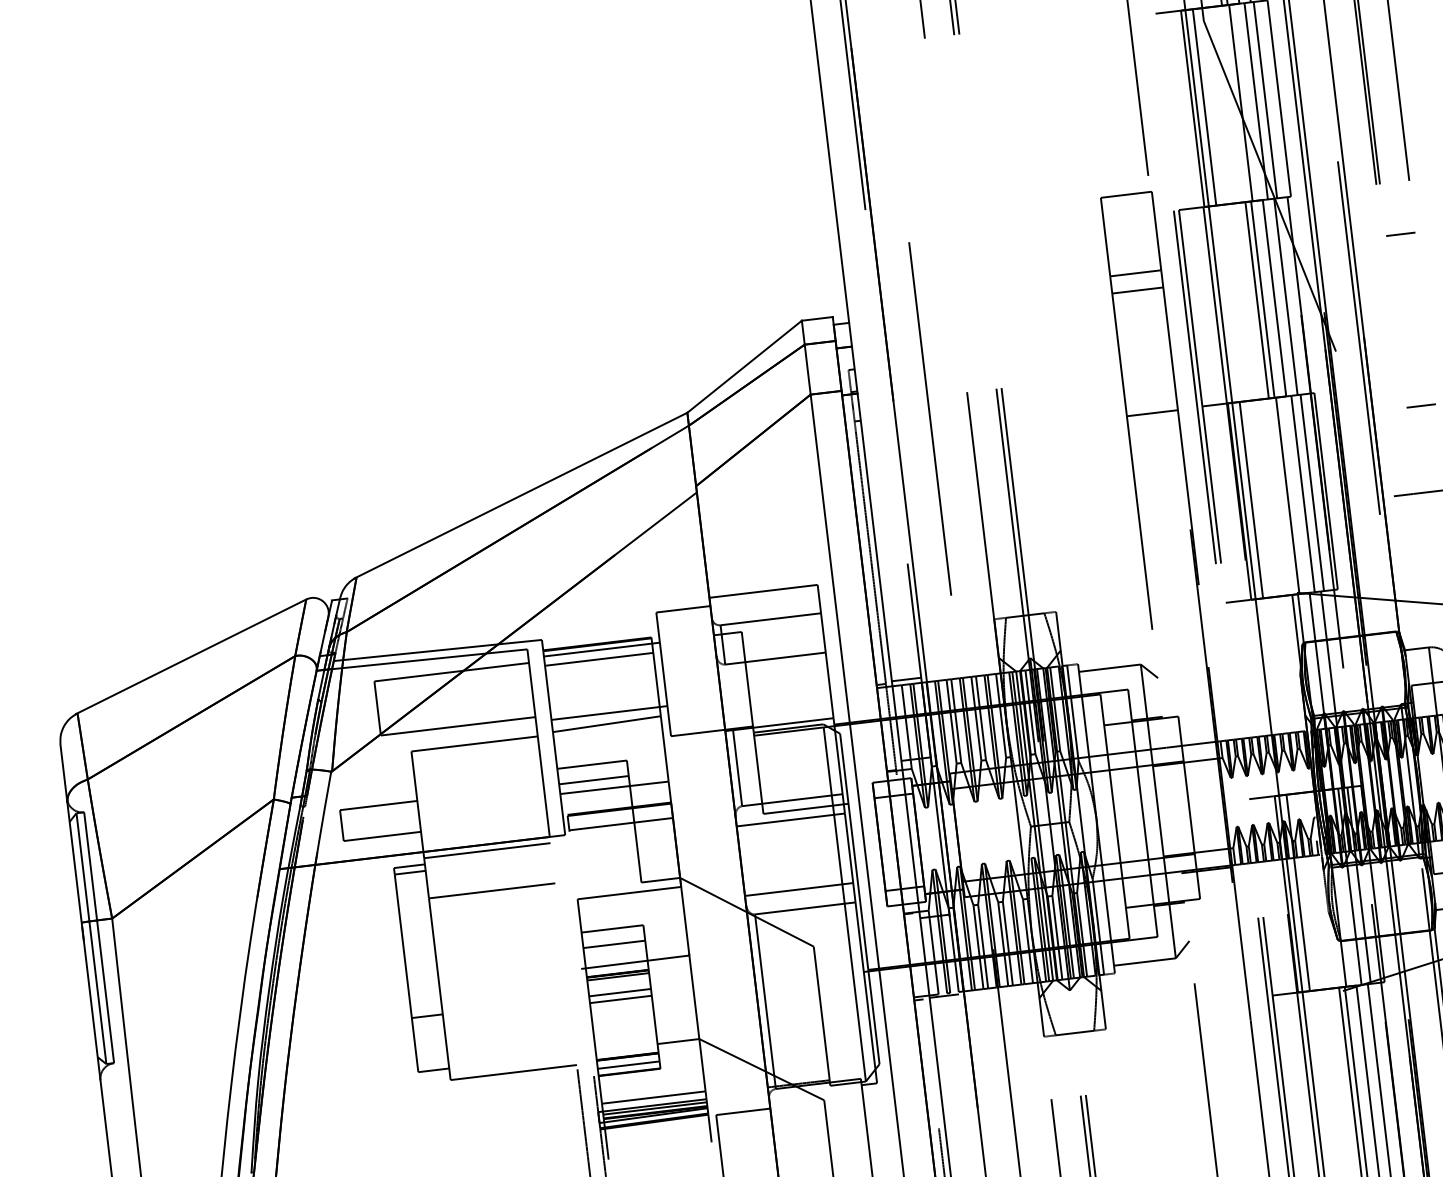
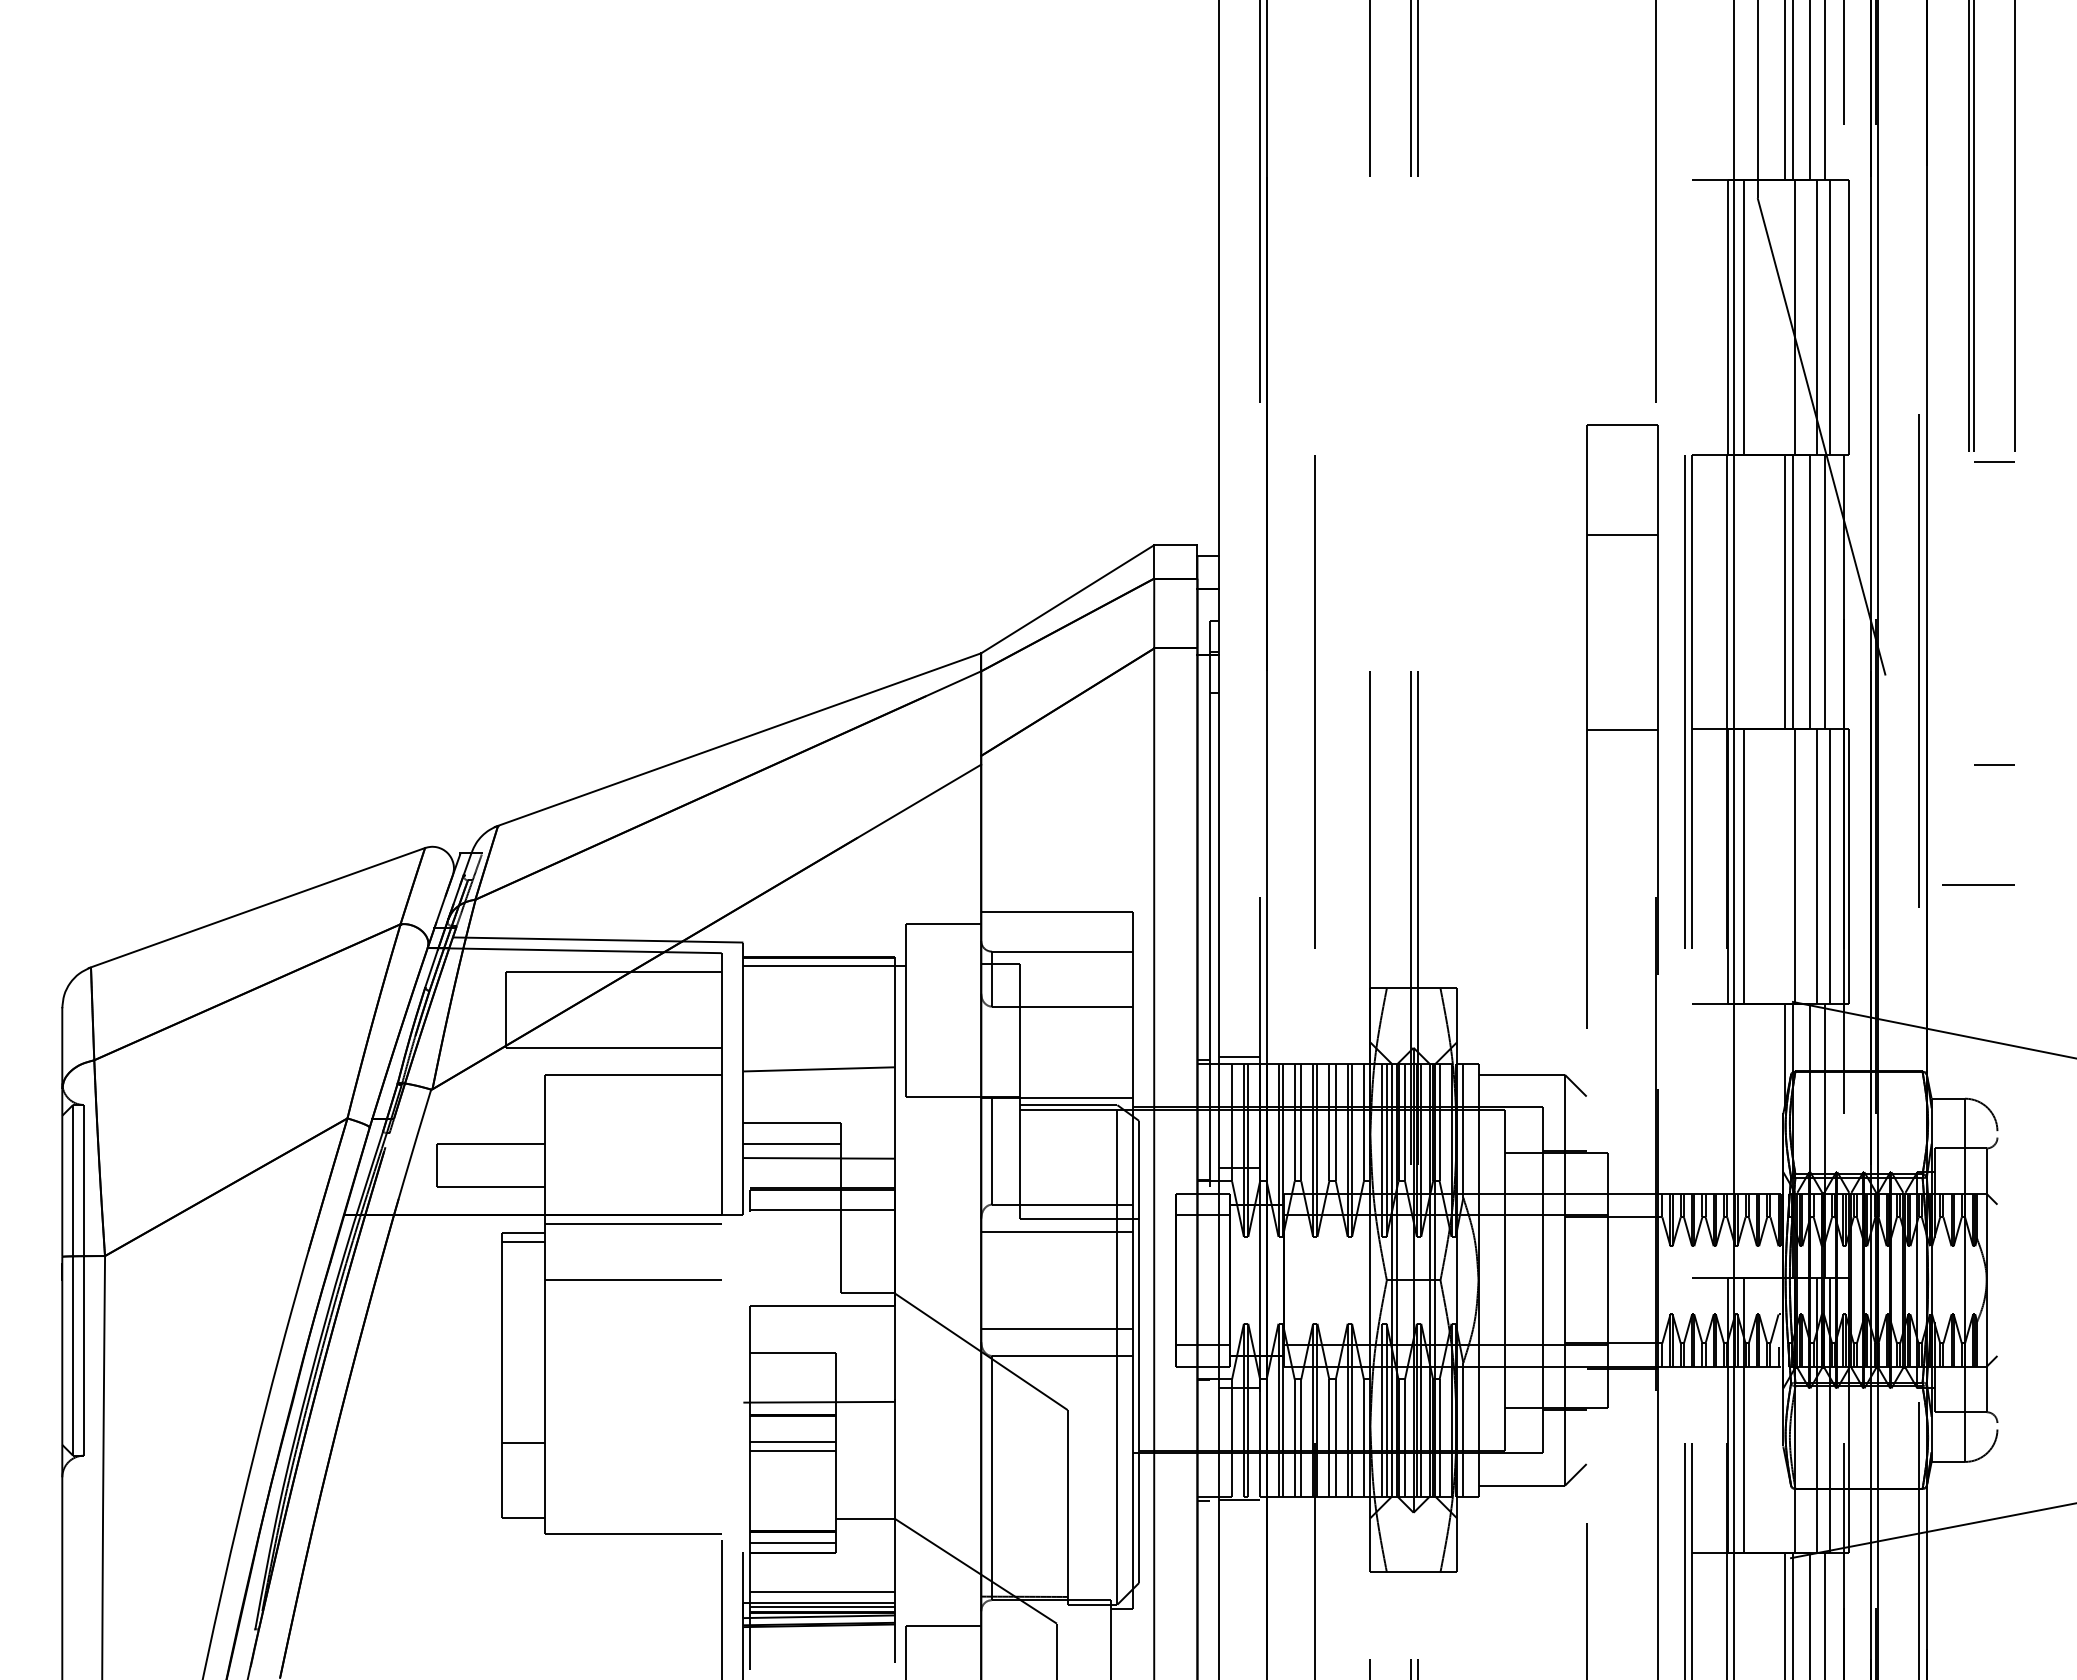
line: (1401, 234) -> (1994, 461), moved
line: (1137, 290) -> (1621, 558), removed
line: (598, 659) -> (818, 978), removed
line: (609, 713) -> (824, 1054), removed
line: (613, 944) -> (792, 1374), removed
line: (617, 976) -> (792, 1419), removed

